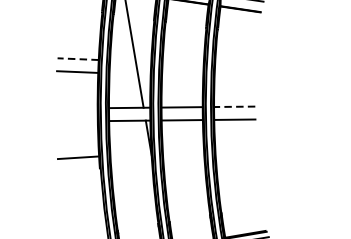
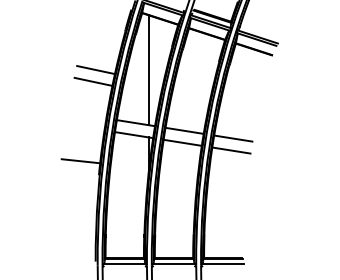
line: (77, 58) -> (95, 69), dashed -> solid
line: (233, 106) -> (232, 138), dashed -> solid

